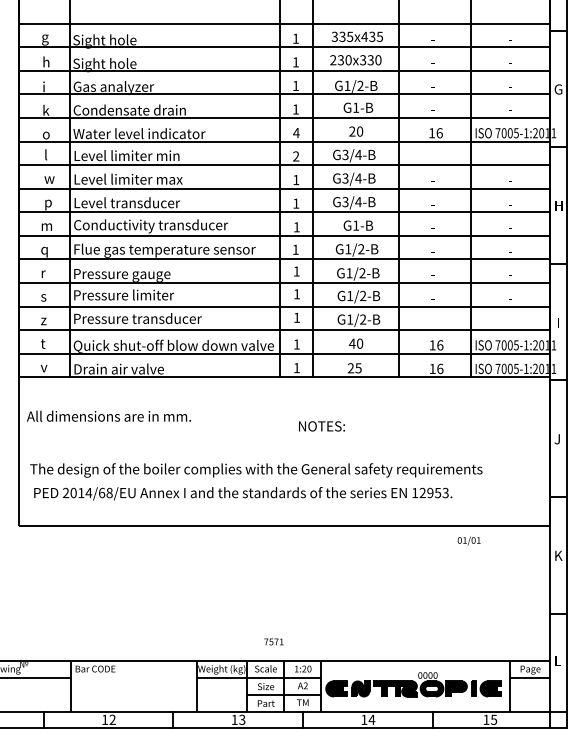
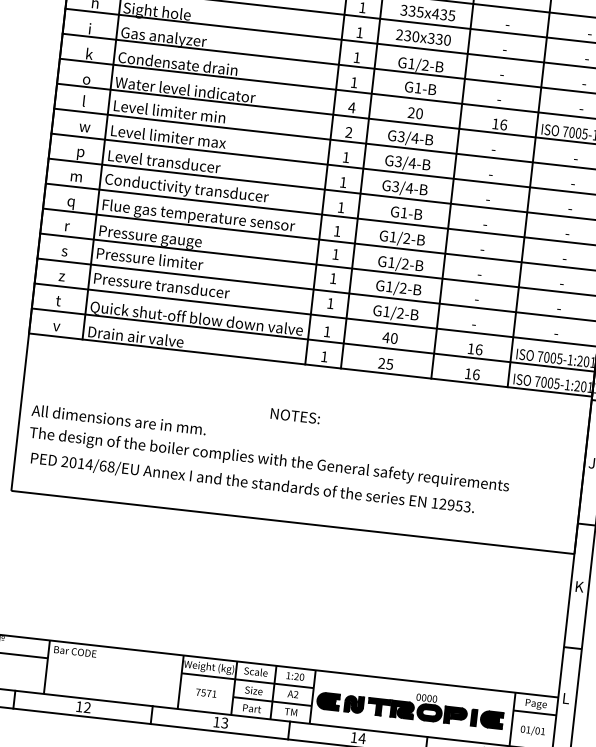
text: (108, 415) -> (118, 418), moved
text: (321, 426) -> (294, 416), moved
text: (468, 540) -> (532, 730), moved
text: (273, 641) -> (205, 692), moved

